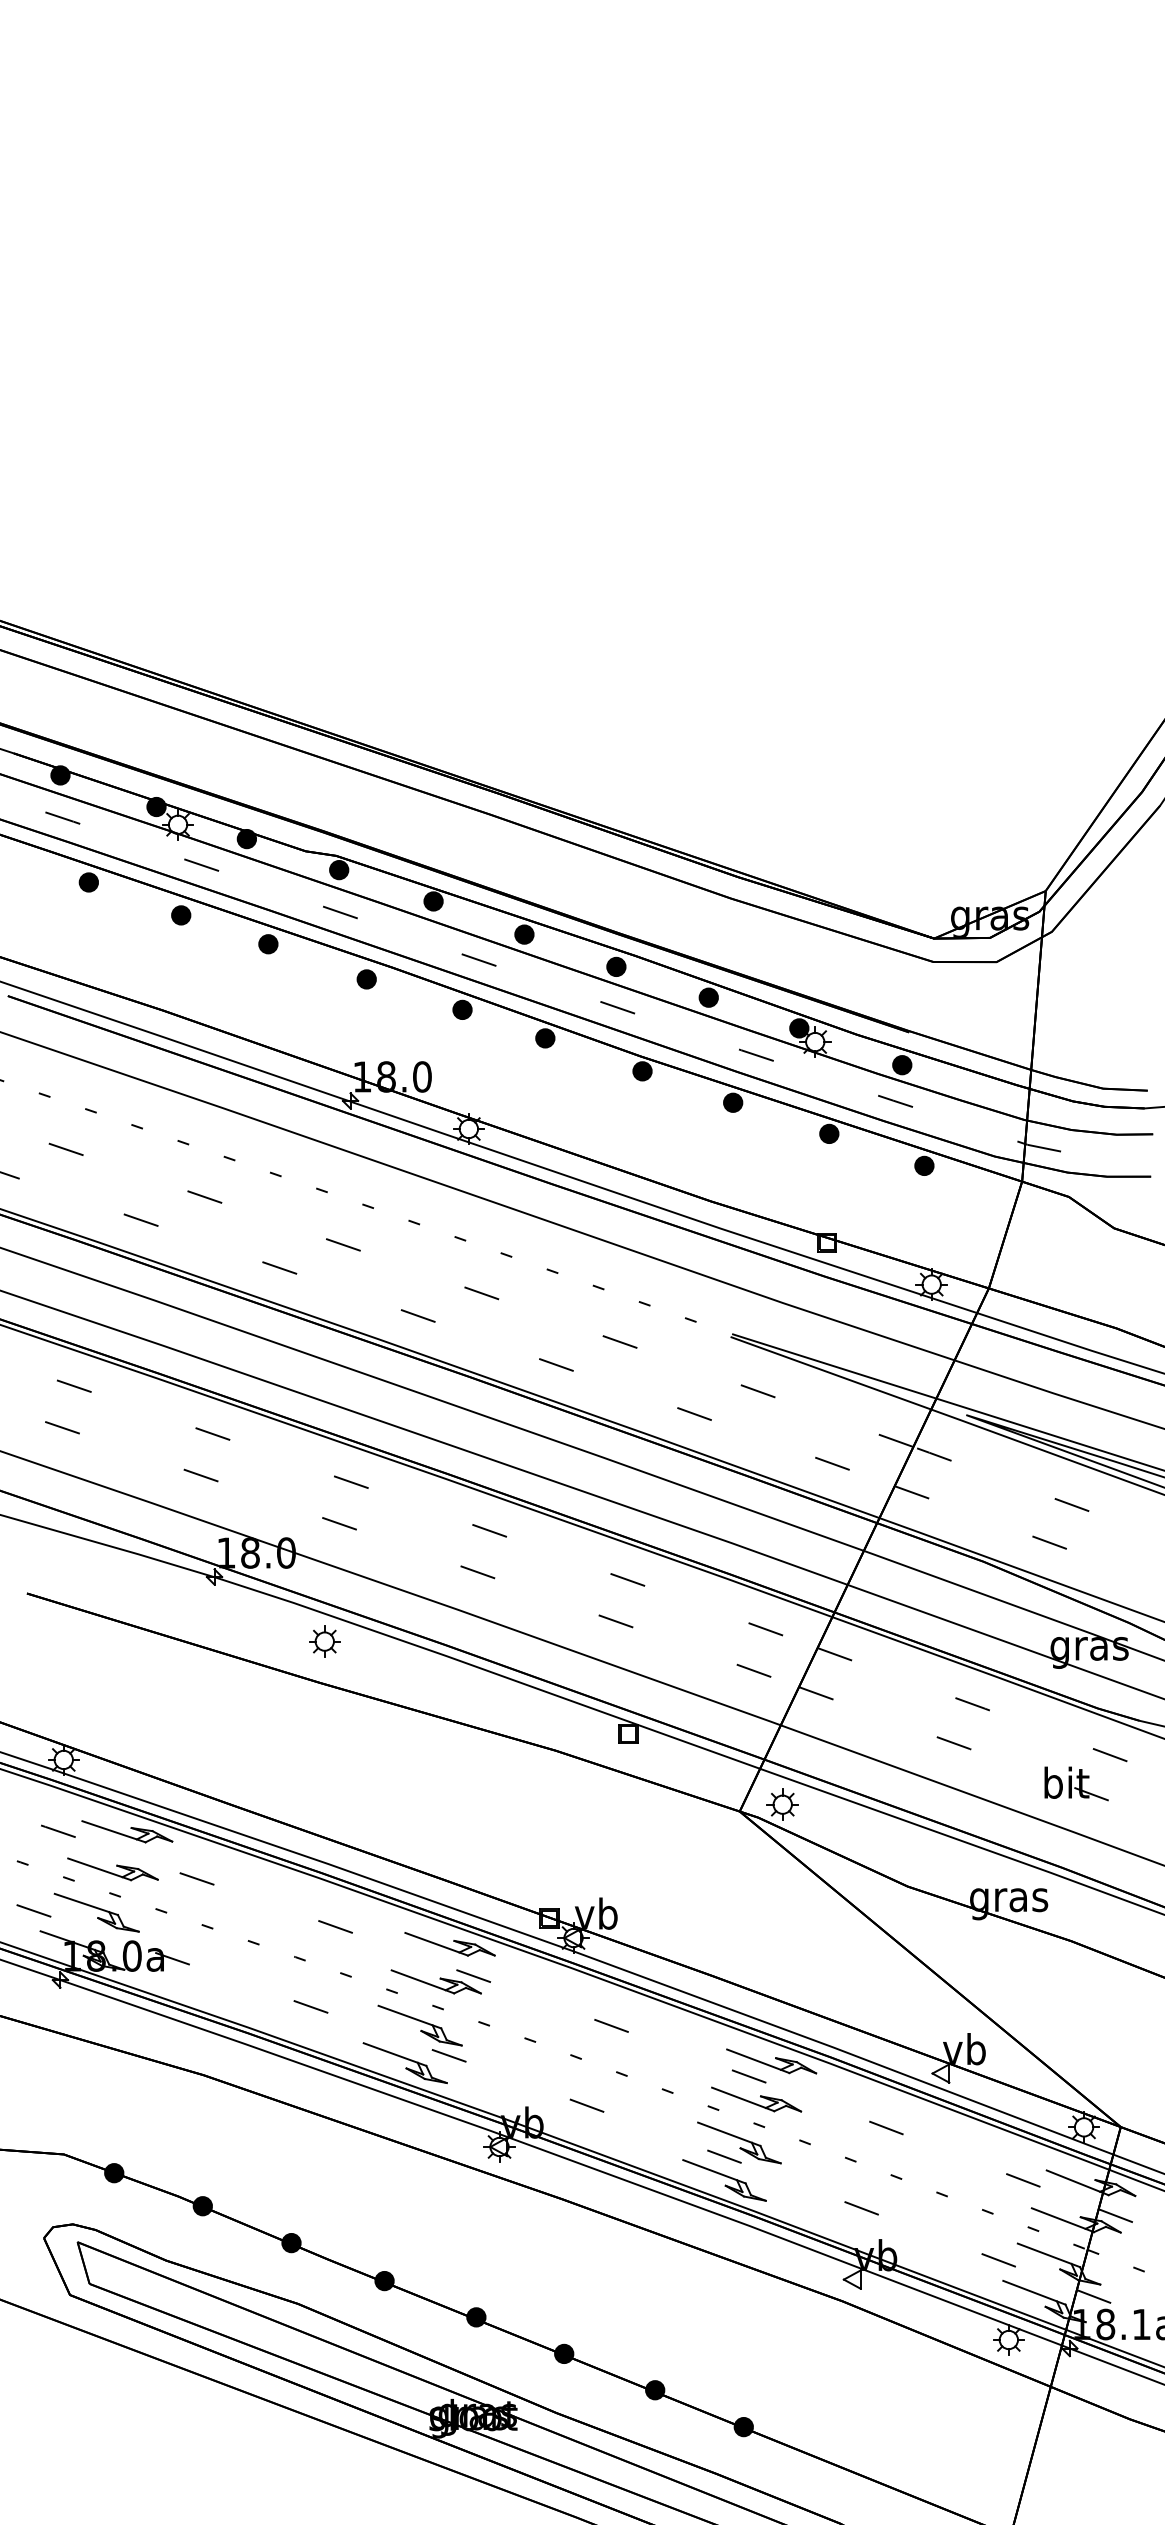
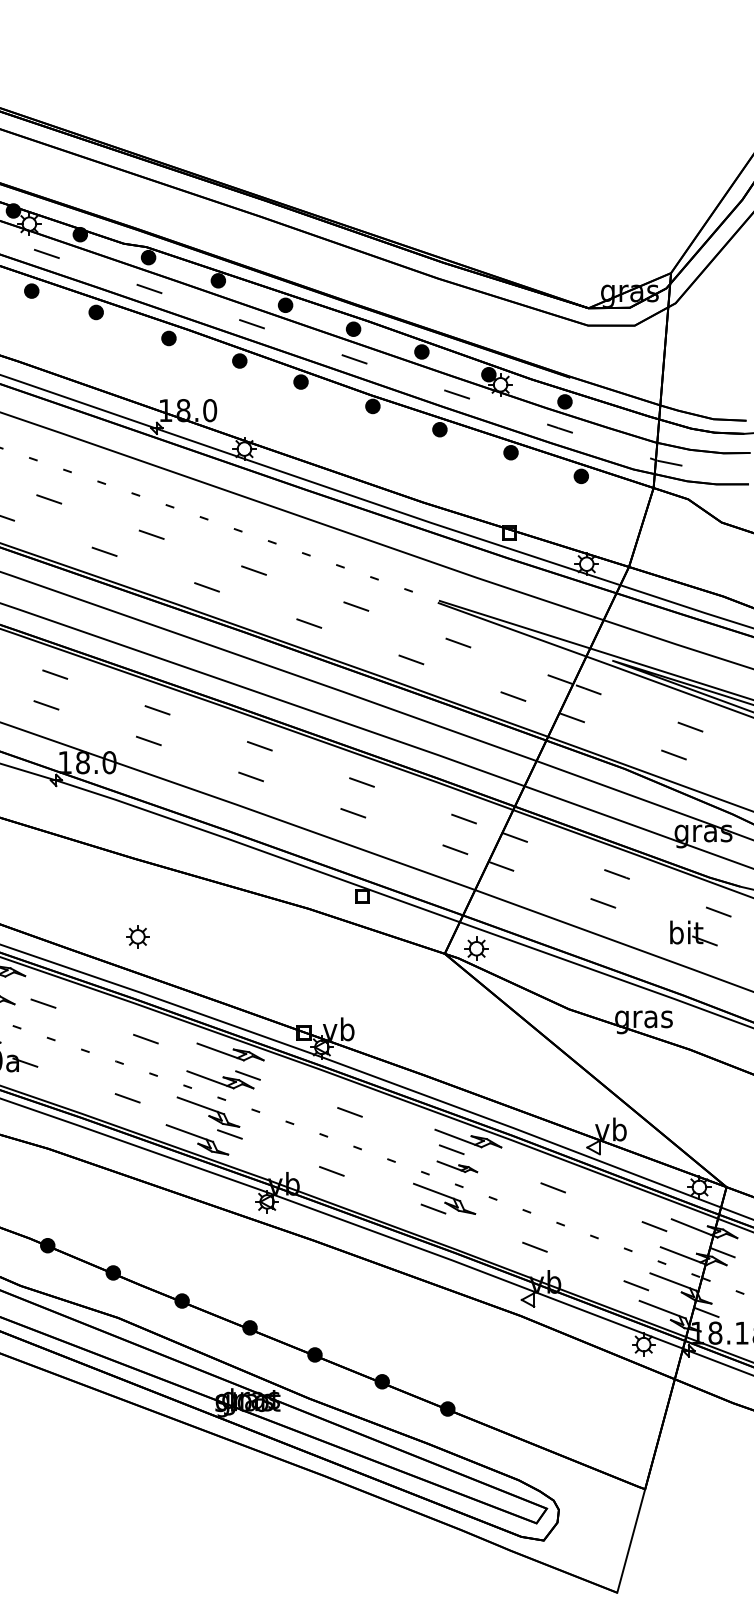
part: (324, 1641) -> (137, 936), moved
part: (756, 2099) -> (457, 1166), size x0.6
part: (724, 2180) -> (433, 1226), removed

